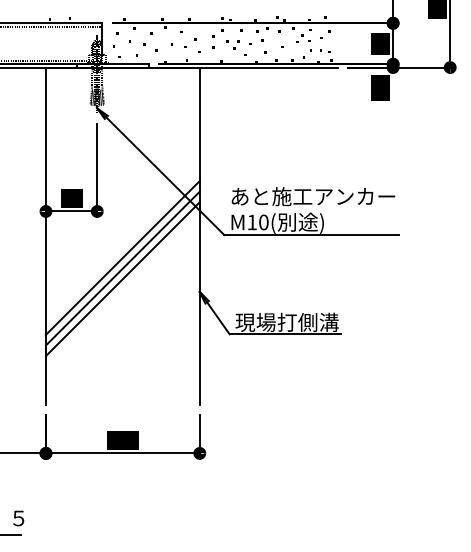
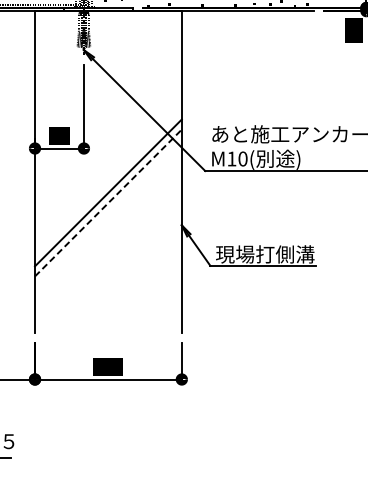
line: (122, 268) -> (108, 202), solid -> dashed
line: (122, 279) -> (108, 213), removed

